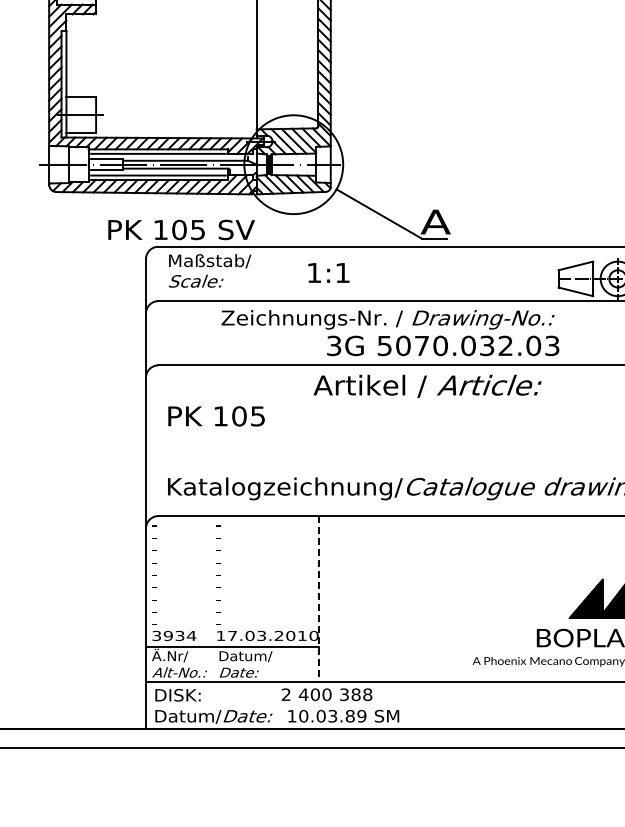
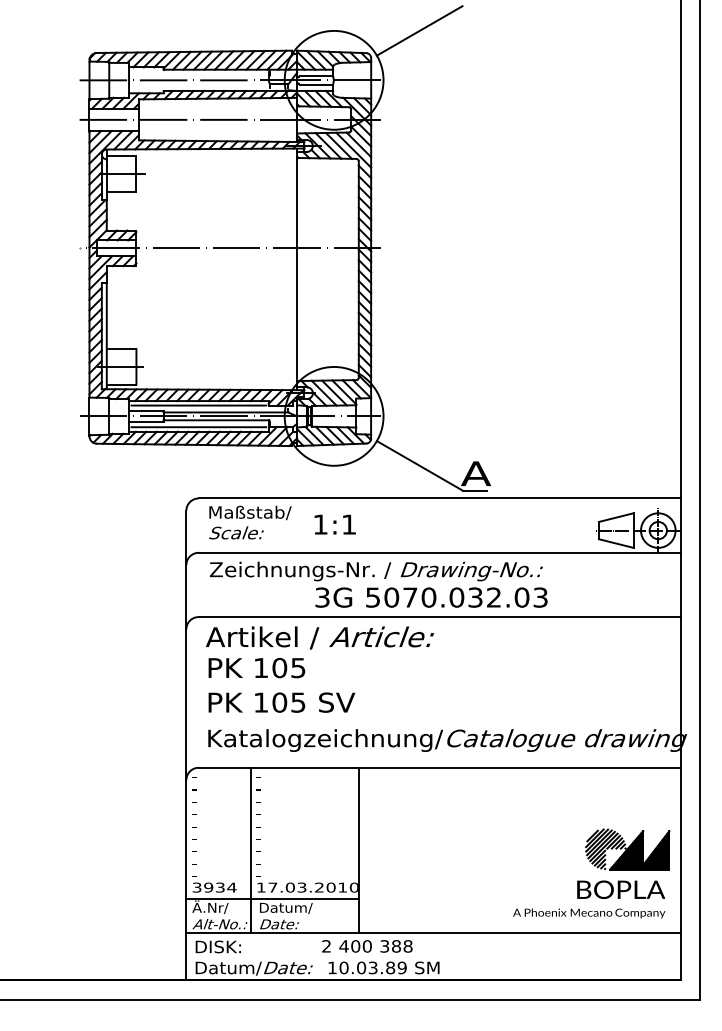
text: (181, 229) -> (281, 702), moved
text: (328, 272) -> (334, 524), moved
text: (390, 332) -> (378, 584), moved
text: (427, 385) -> (319, 637), moved
hatch: (565, 596) -> (605, 848), added
line: (210, 598) -> (250, 850), added
line: (319, 598) -> (359, 850), dashed -> solid

